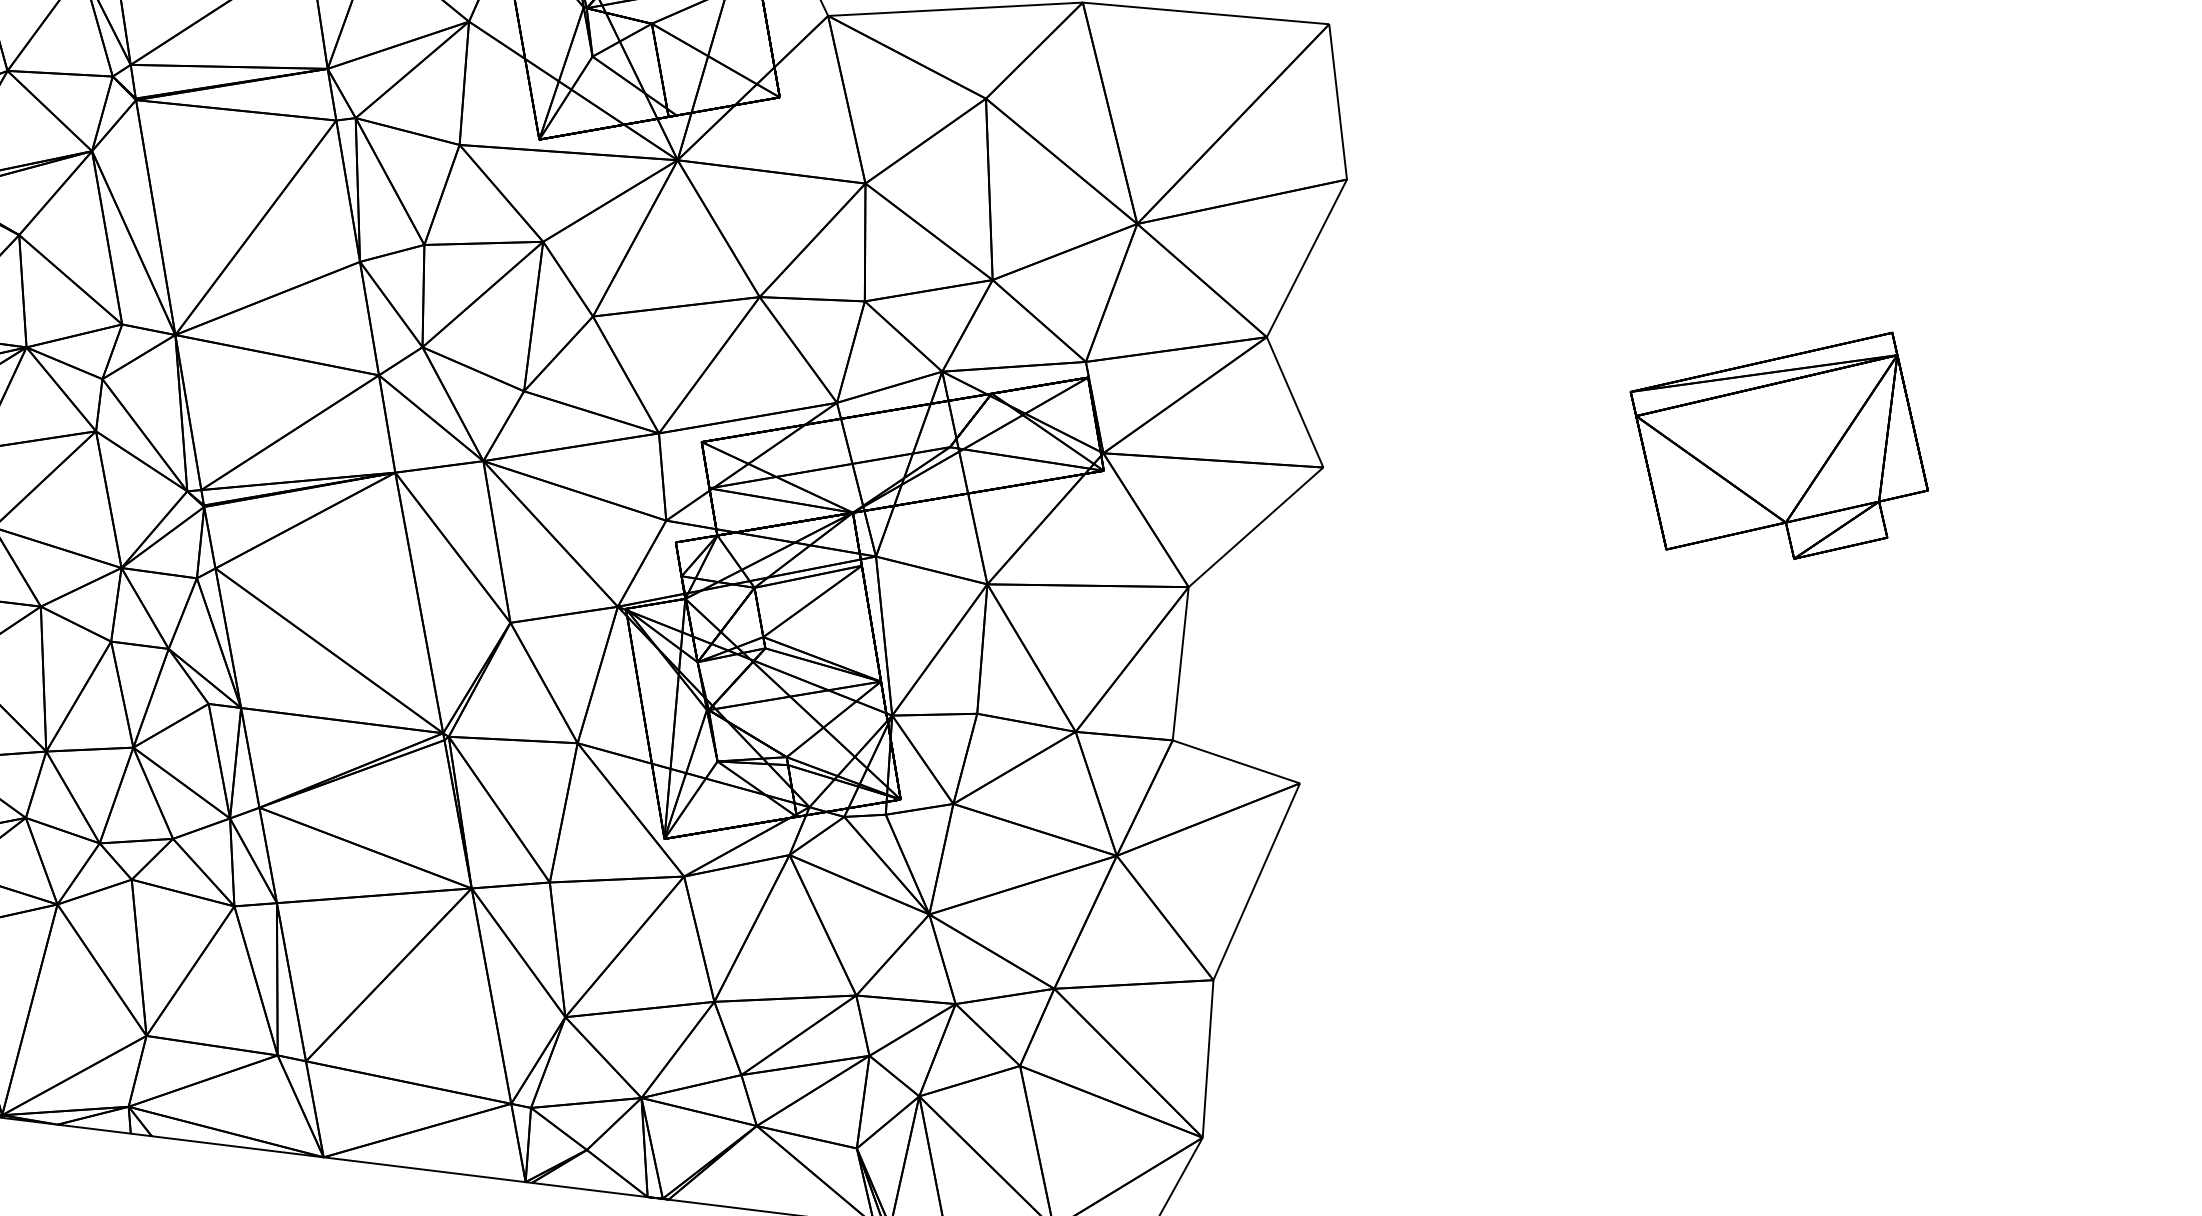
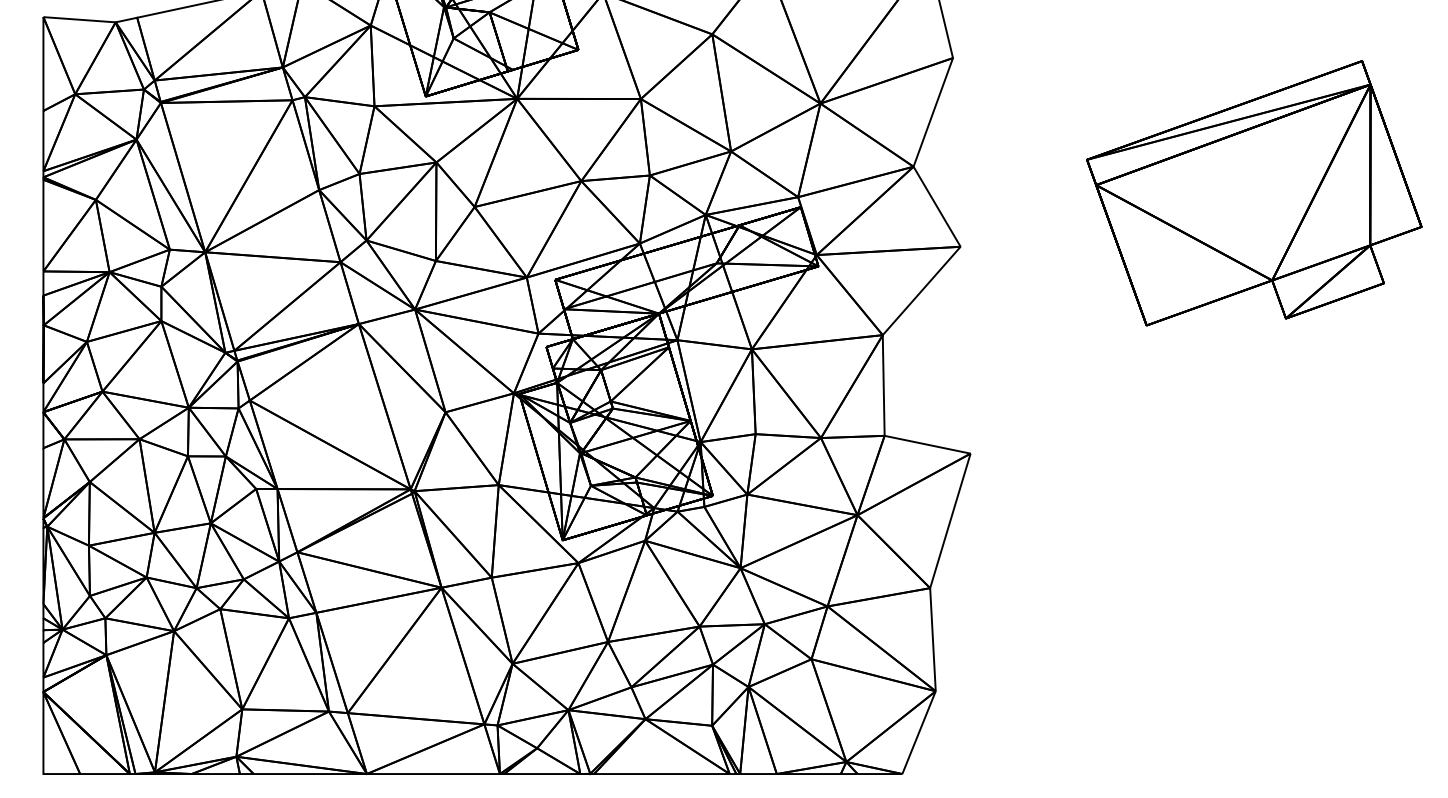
part: (1779, 441) -> (1254, 193), size x1.67

